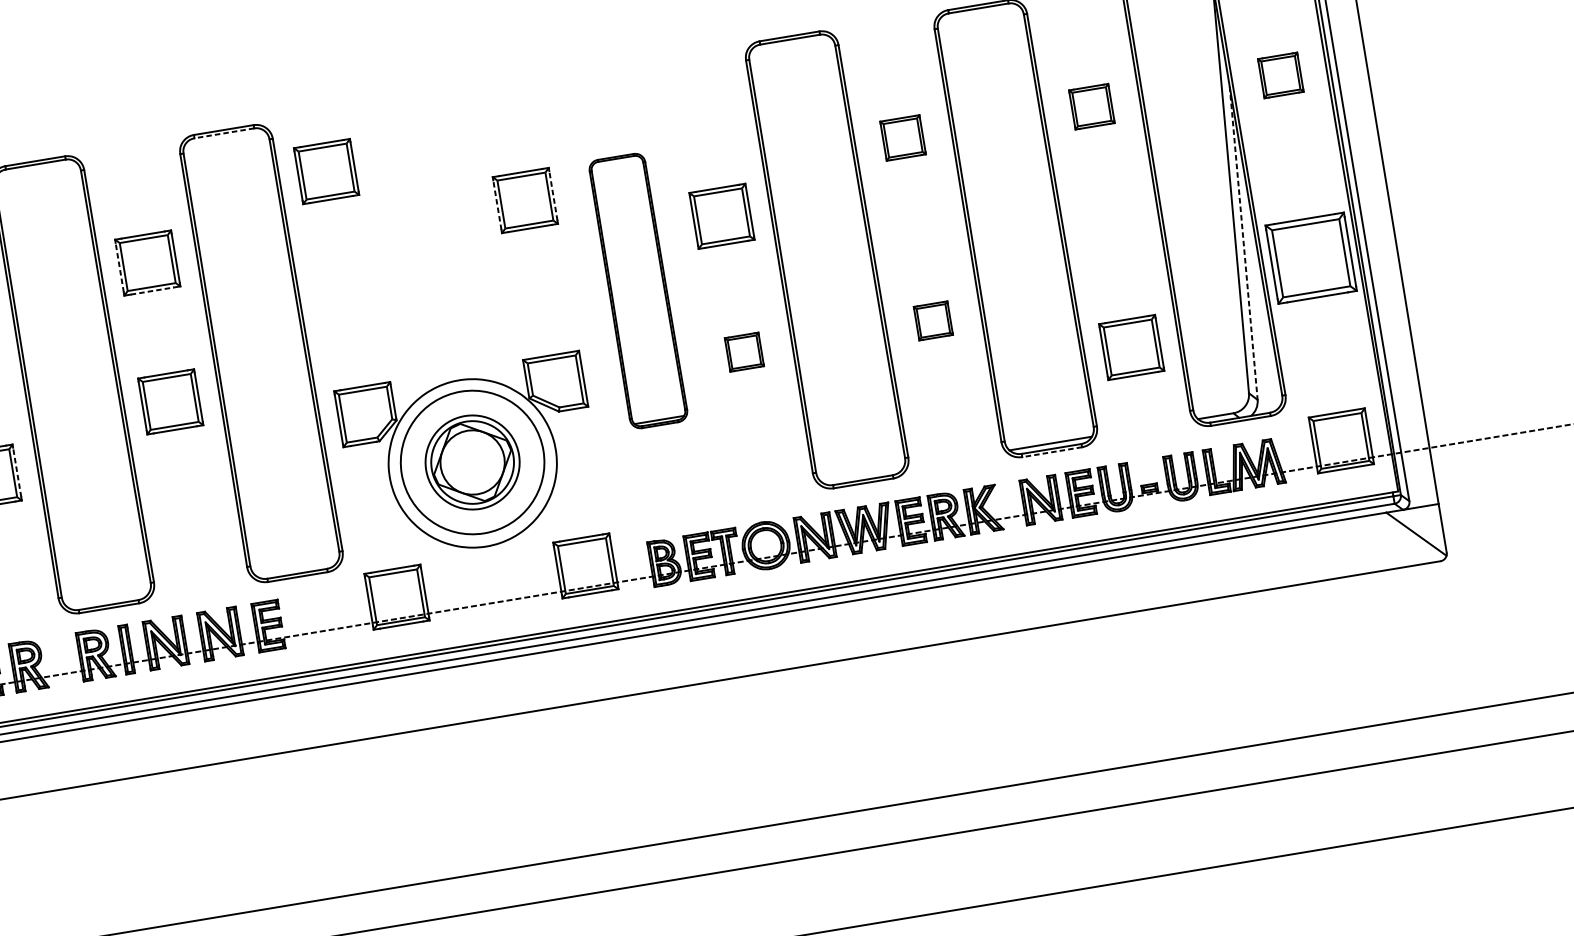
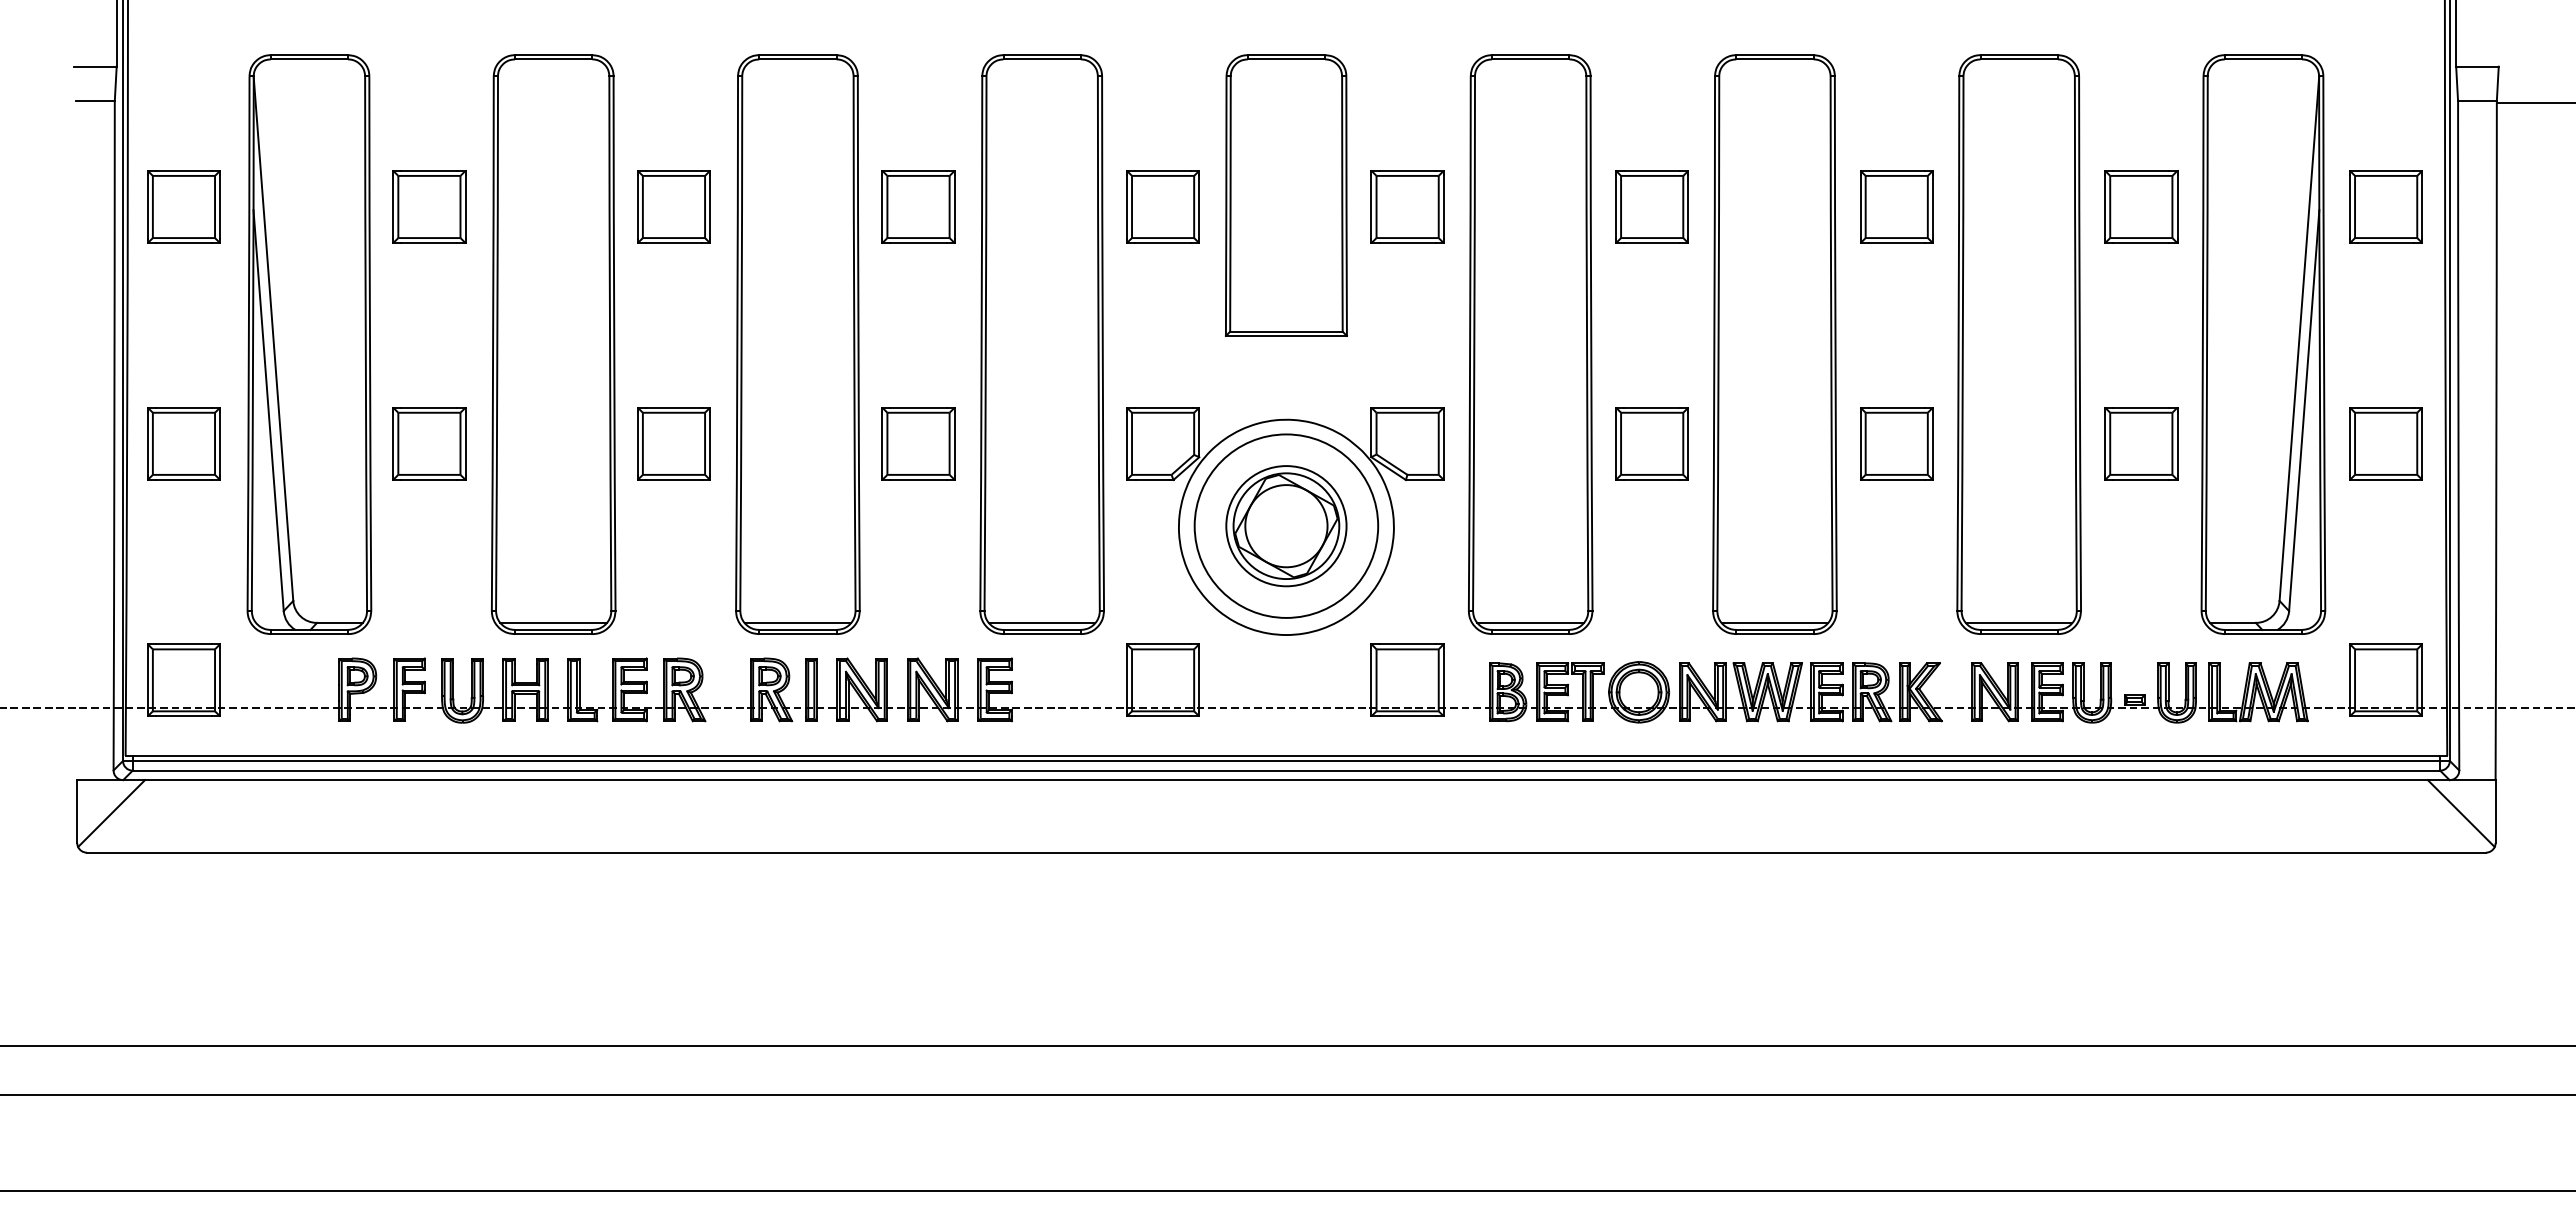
part: (1280, 75) -> (2385, 206), size x1.43
part: (1091, 106) -> (2141, 206), size x1.43
line: (224, 133) -> (1042, 59), dashed -> solid
part: (902, 137) -> (1896, 206), size x1.43
part: (326, 171) -> (1162, 206), moved
line: (553, 195) -> (1443, 206), dashed -> solid
line: (497, 204) -> (1371, 206), dashed -> solid
part: (430, 207) -> (1286, 195), added
part: (721, 216) -> (1651, 206), moved
line: (1244, 243) -> (2304, 411), dashed -> solid
part: (1310, 258) -> (2385, 443), size x0.71
line: (119, 267) -> (882, 206), dashed -> solid
line: (153, 291) -> (919, 243), dashed -> solid
part: (637, 291) -> (1530, 344), size x1.67
part: (933, 320) -> (1896, 443), size x1.67
part: (1131, 347) -> (2141, 443), moved
part: (743, 352) -> (1651, 443), size x1.67
part: (170, 401) -> (918, 443), moved
line: (1052, 452) -> (2019, 634), dashed -> solid
line: (17, 472) -> (710, 443), dashed -> solid
line: (861, 474) -> (1774, 622), added
line: (295, 568) -> (1041, 622), added
line: (107, 599) -> (797, 622), added

